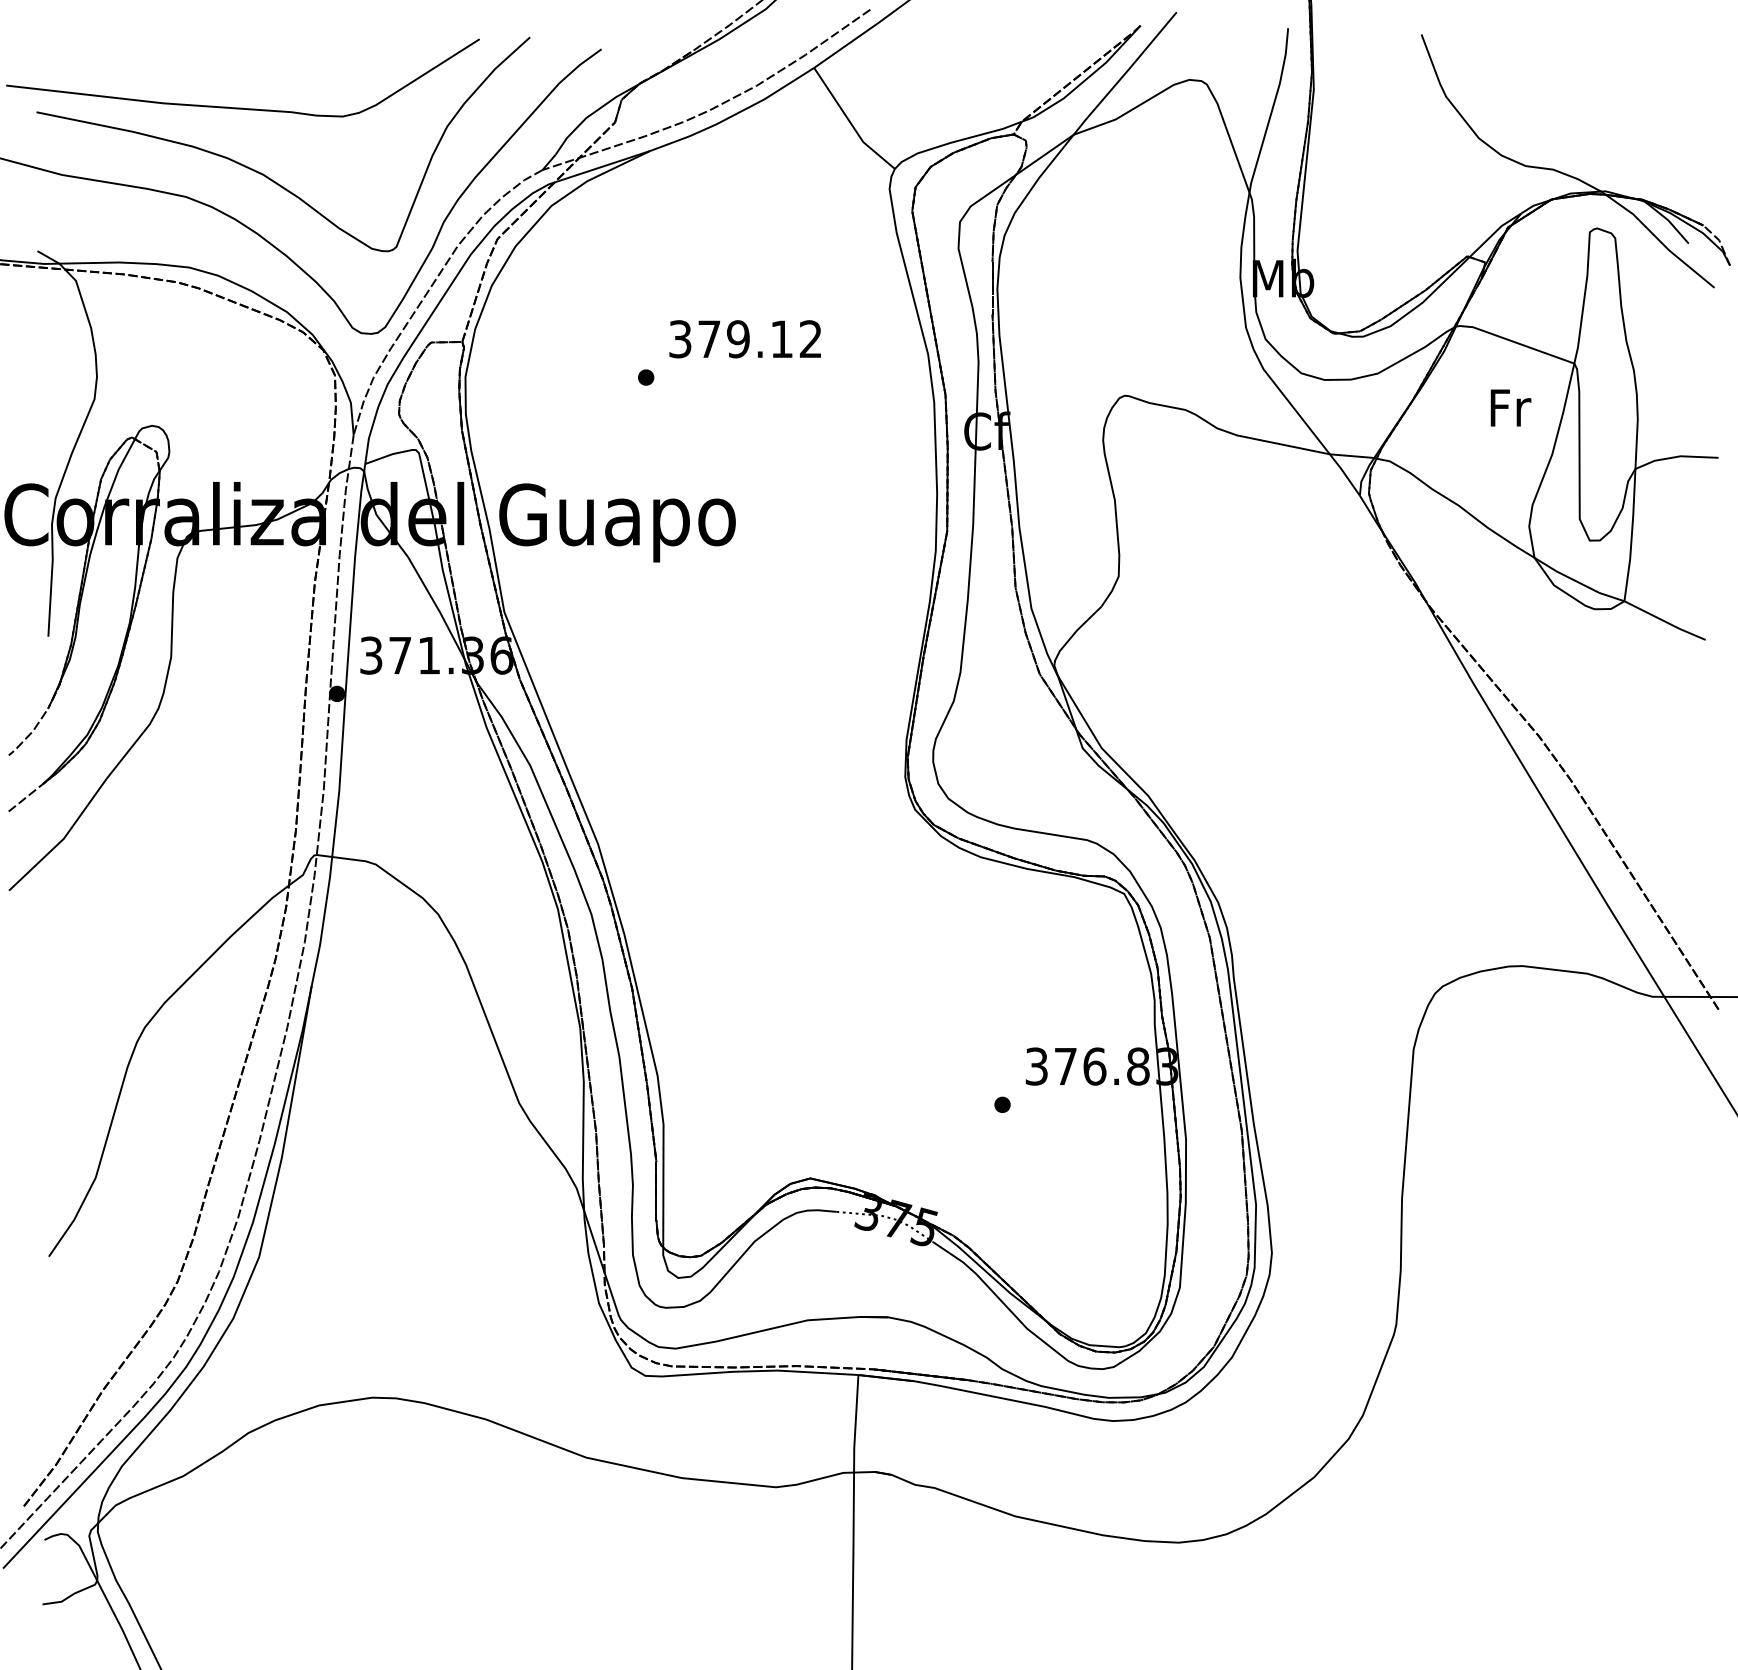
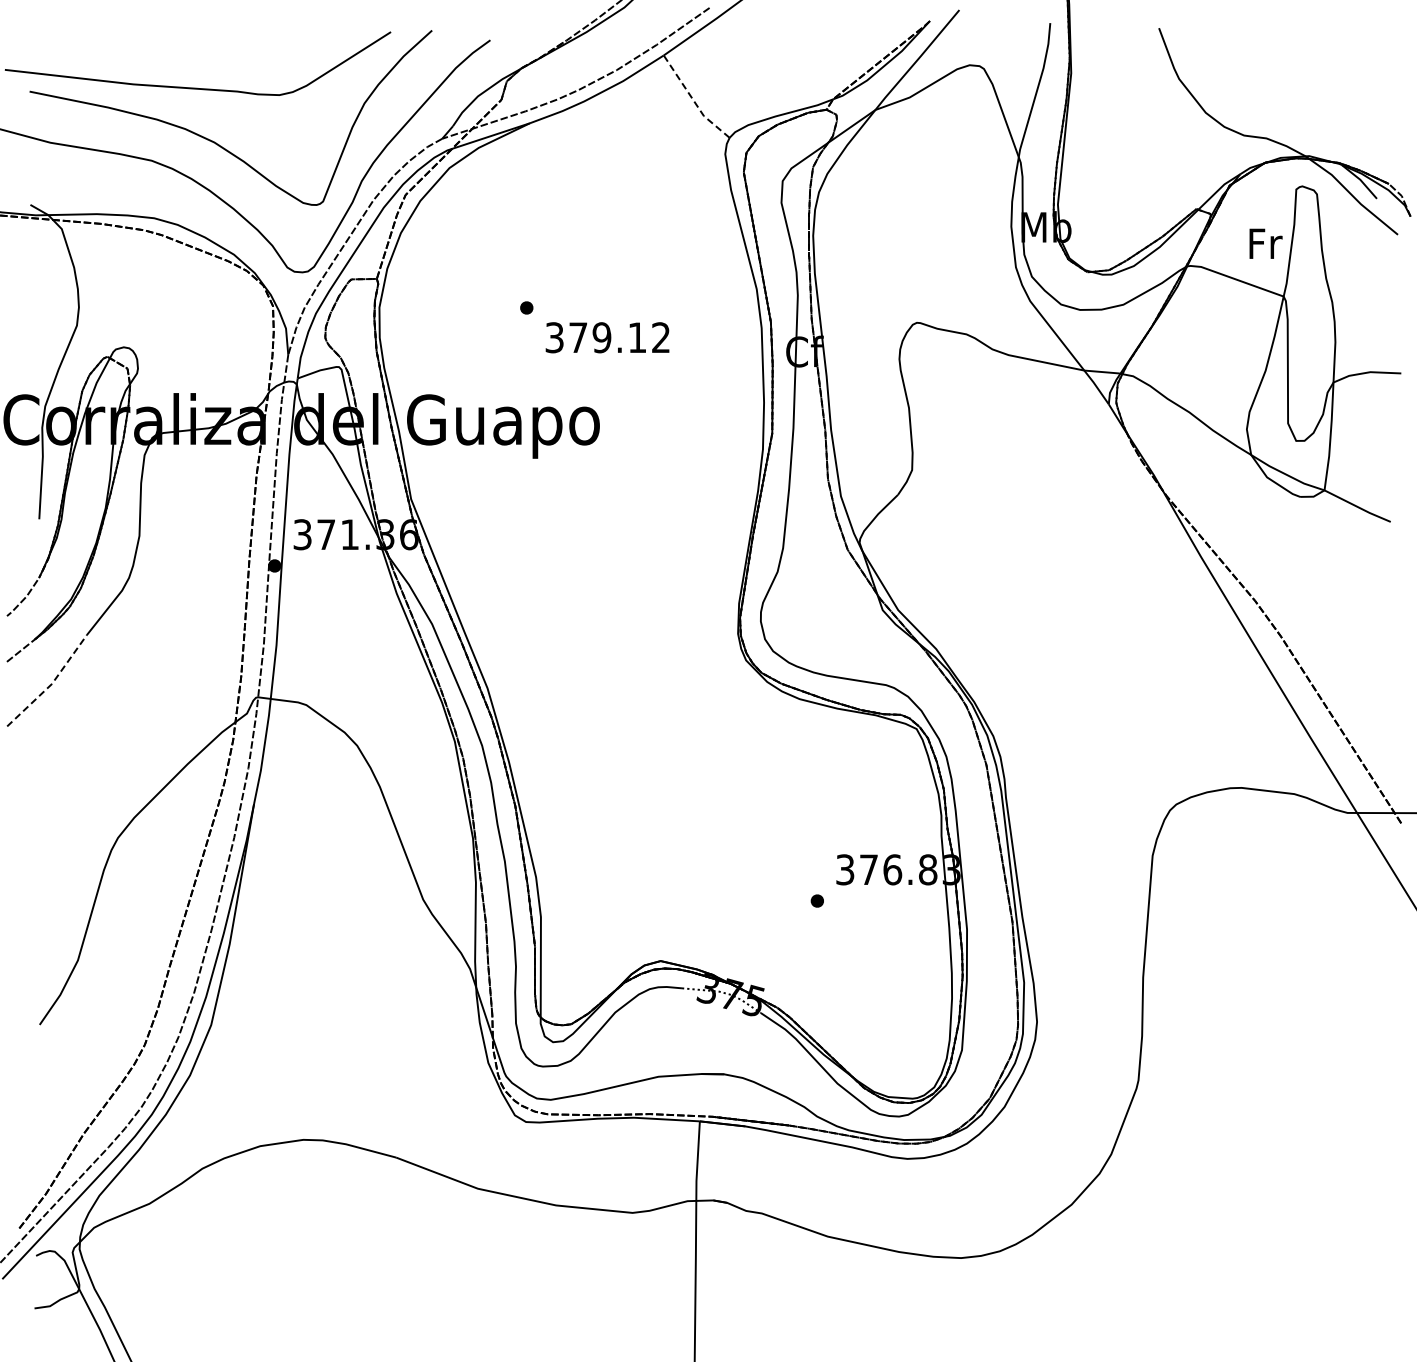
line: (850, 123) -> (693, 100), solid -> dashed
text: (745, 338) -> (607, 337), moved
text: (1510, 407) -> (1265, 243), moved
line: (63, 839) -> (51, 684), solid -> dashed

